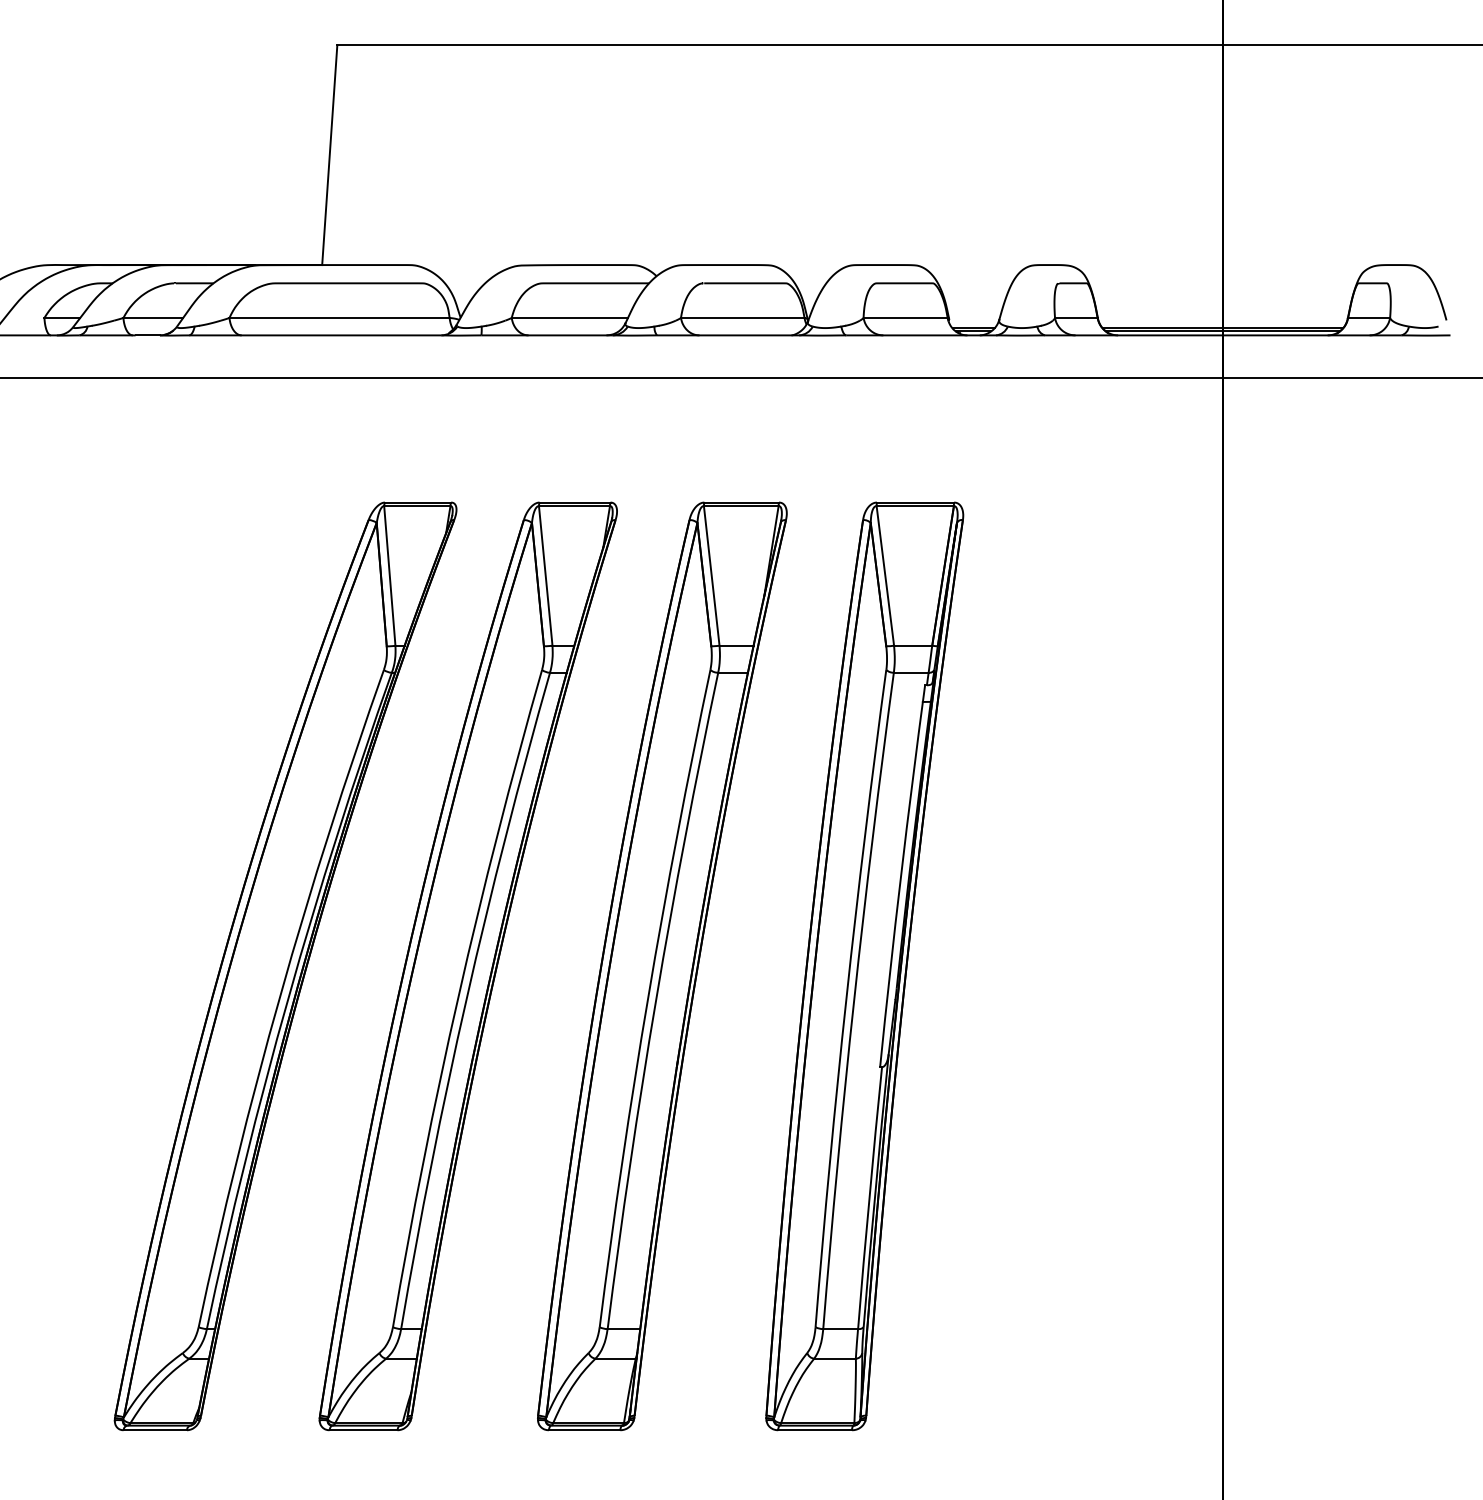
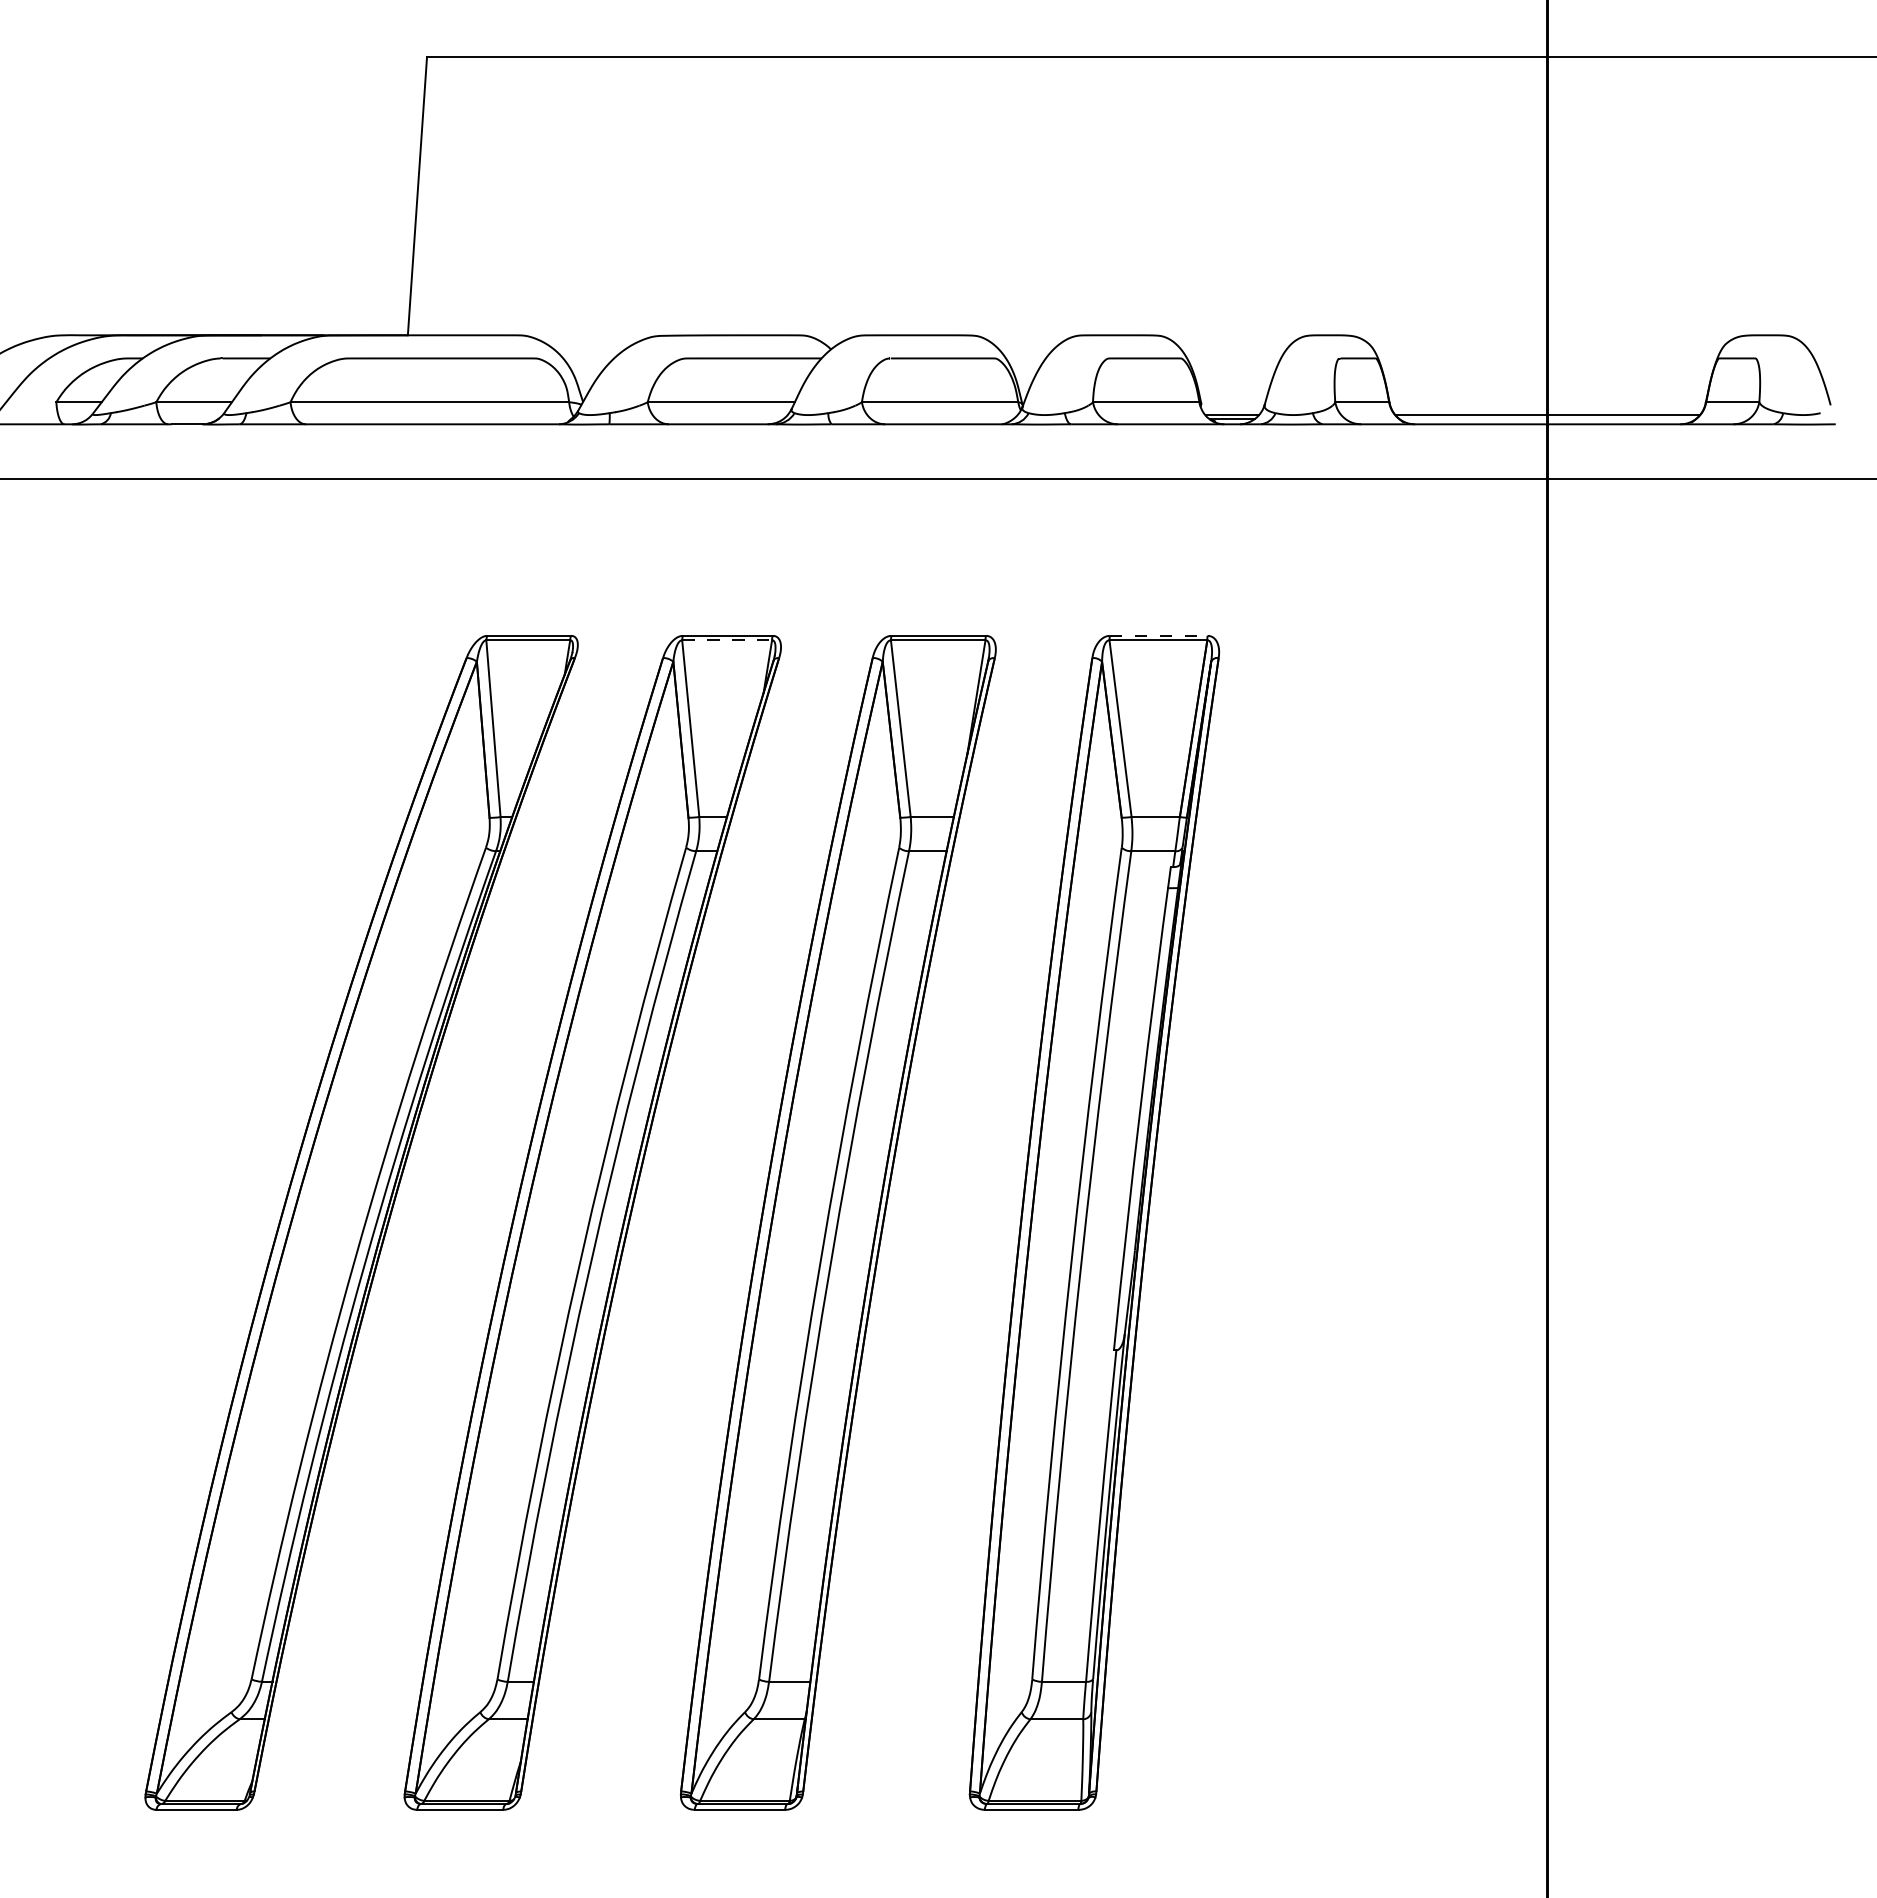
line: (1222, 331) -> (1547, 419), removed
line: (915, 502) -> (1158, 635), solid -> dashed
line: (574, 506) -> (727, 640), solid -> dashed

